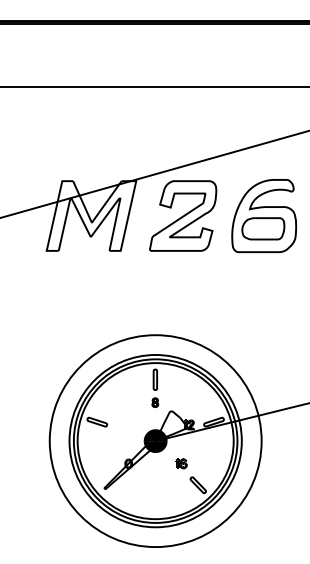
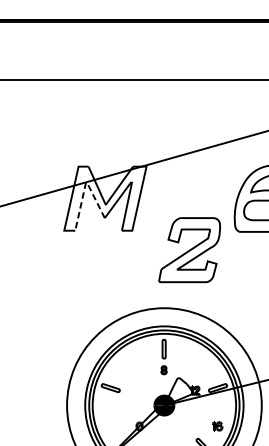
line: (69, 201) -> (85, 185), solid -> dashed
part: (183, 215) -> (189, 249), moved
part: (181, 463) -> (217, 426), moved

